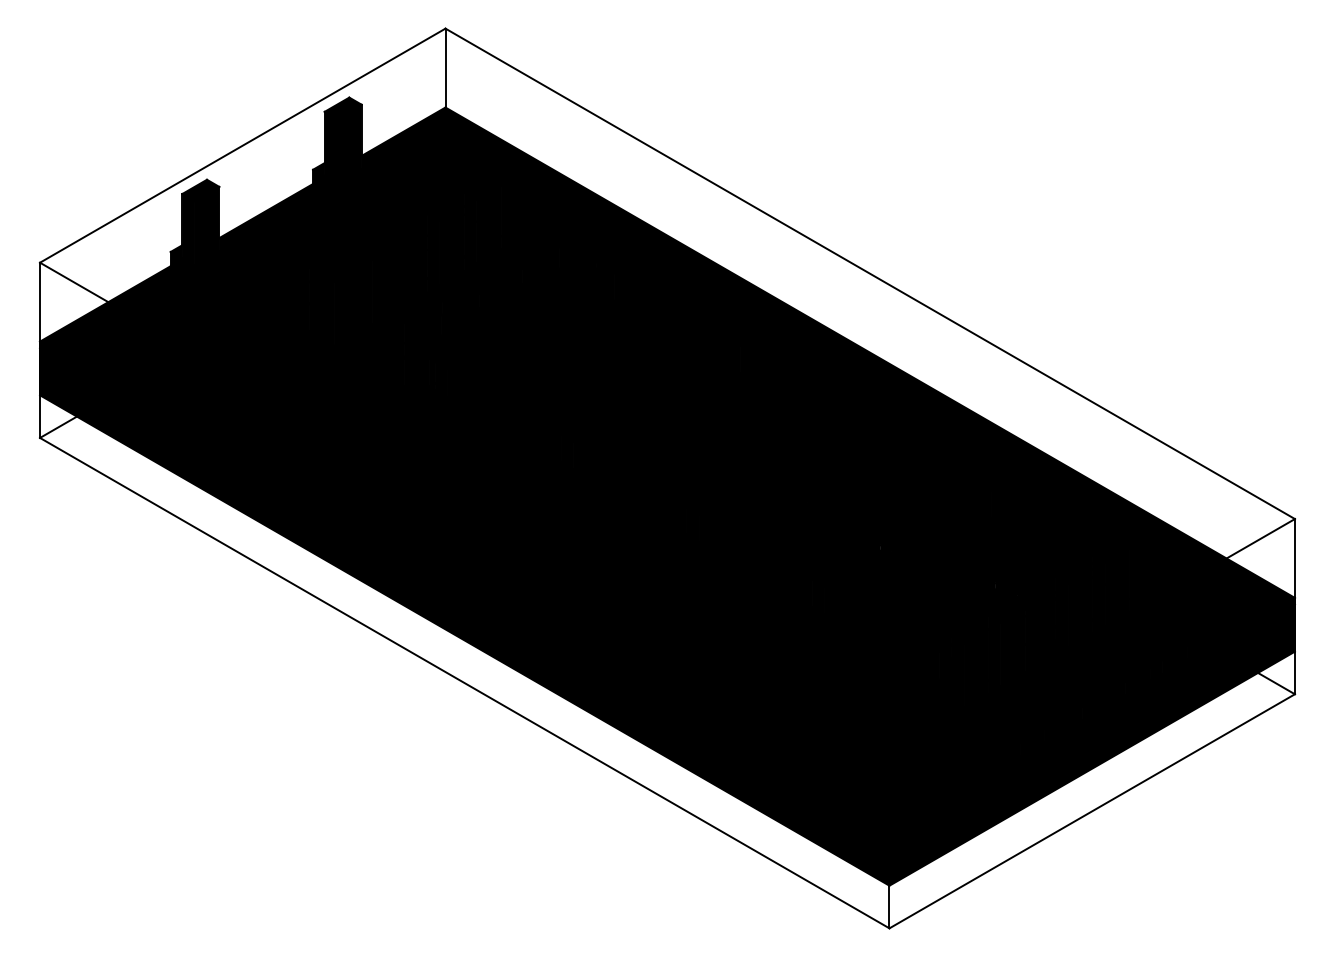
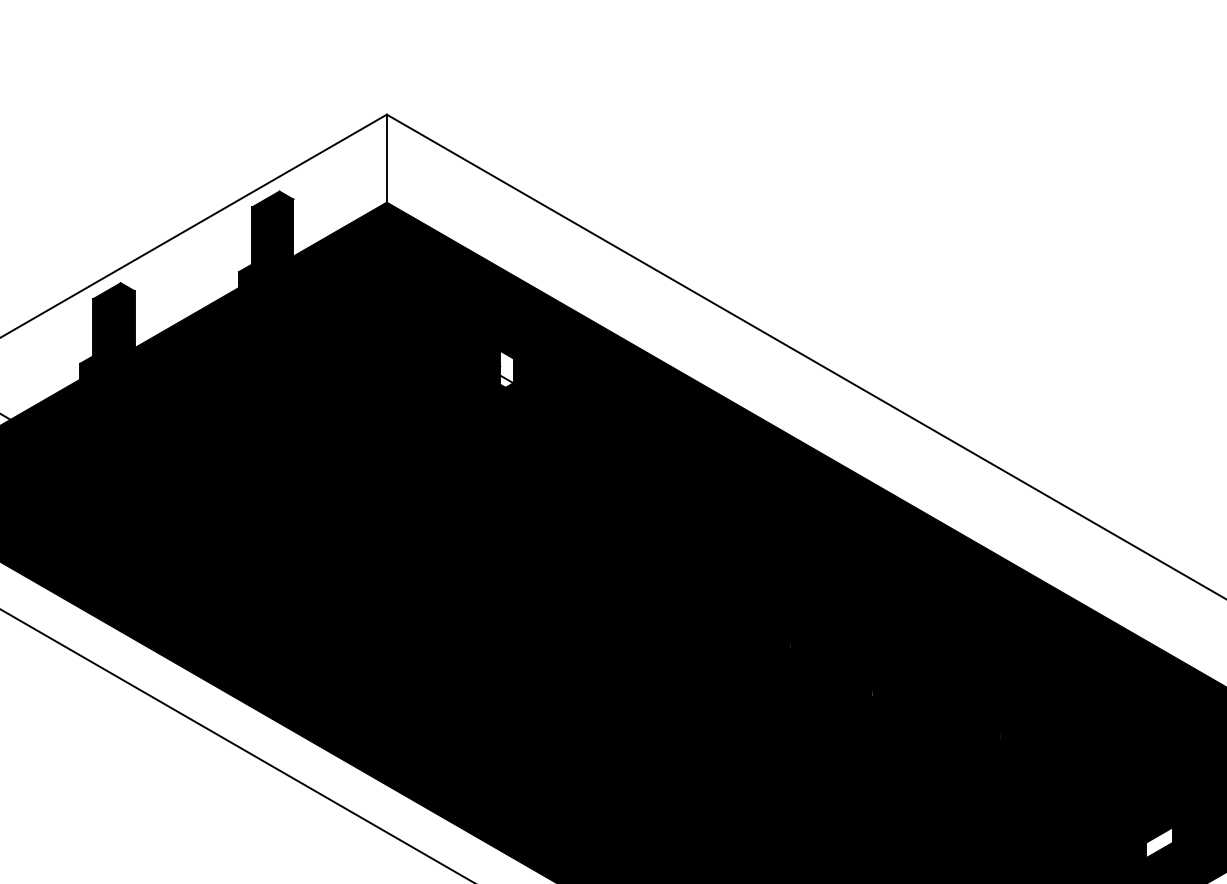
fill: (553, 256) -> (507, 368), removed
fill: (1137, 681) -> (1158, 842), removed

